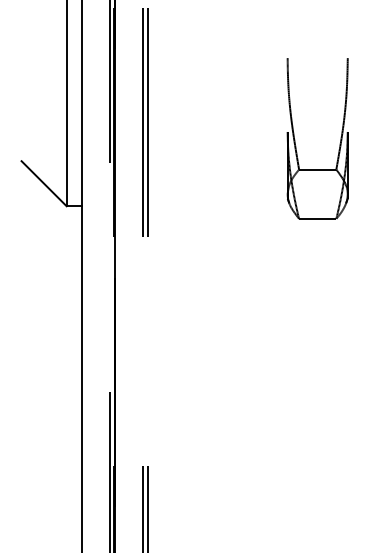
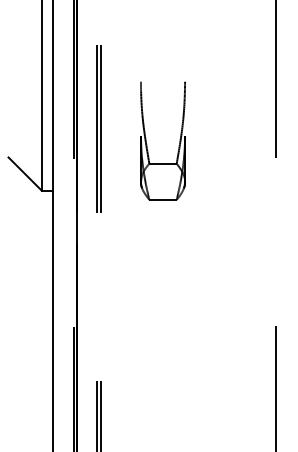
part: (296, 143) -> (147, 144), moved

